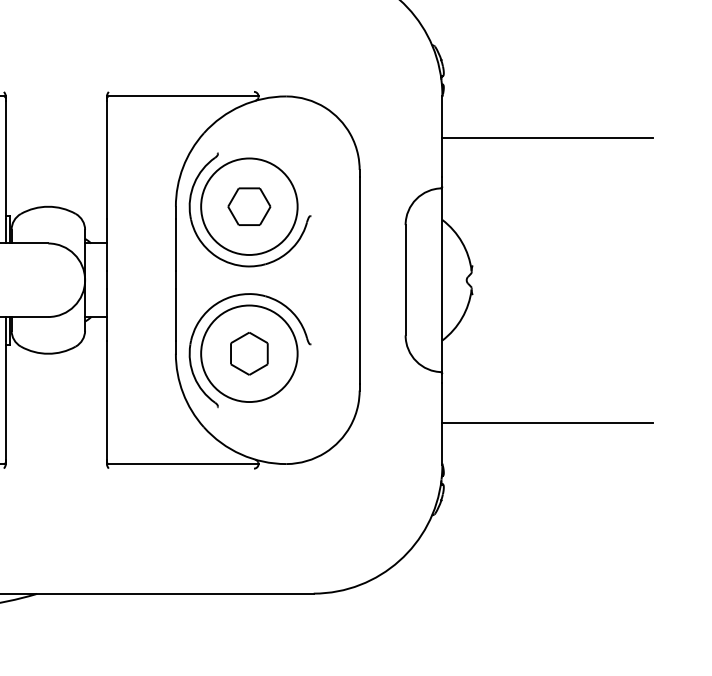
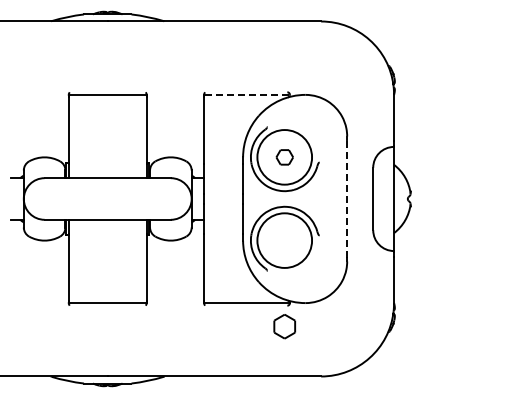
line: (185, 95) -> (248, 94), solid -> dashed
line: (547, 138) -> (453, 118), removed
part: (248, 206) -> (284, 157), size x0.7
line: (360, 281) -> (347, 199), solid -> dashed
part: (248, 353) -> (284, 326), moved
line: (547, 422) -> (453, 279), removed

